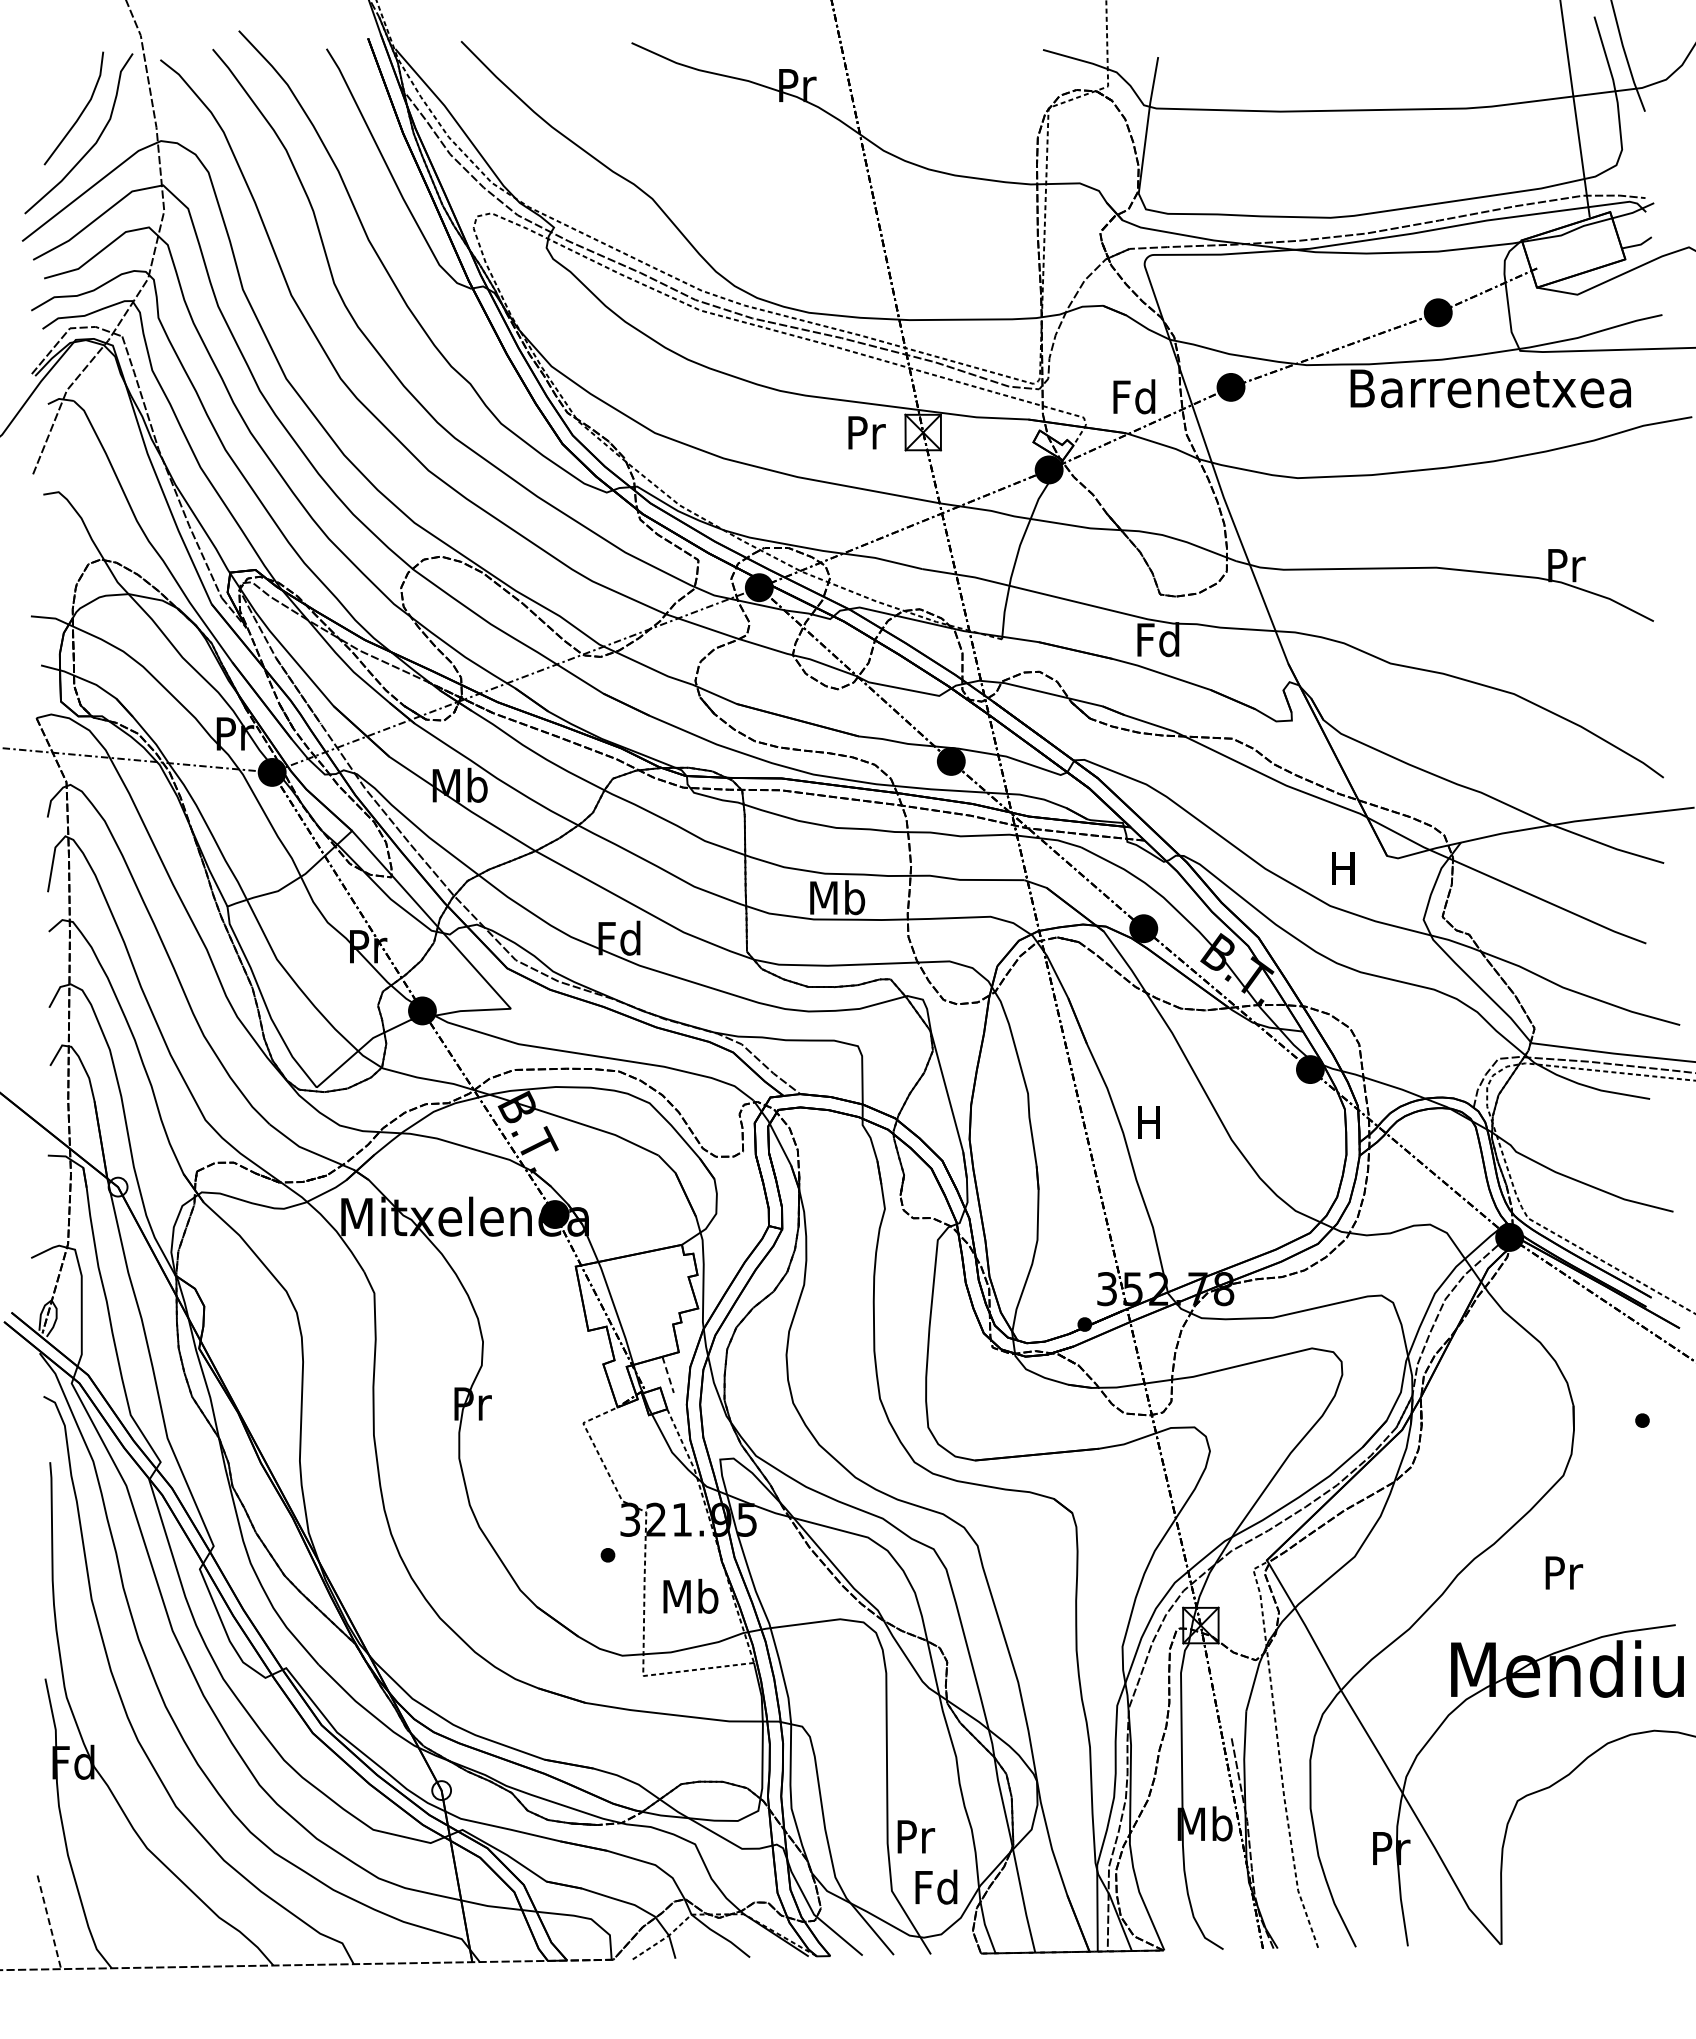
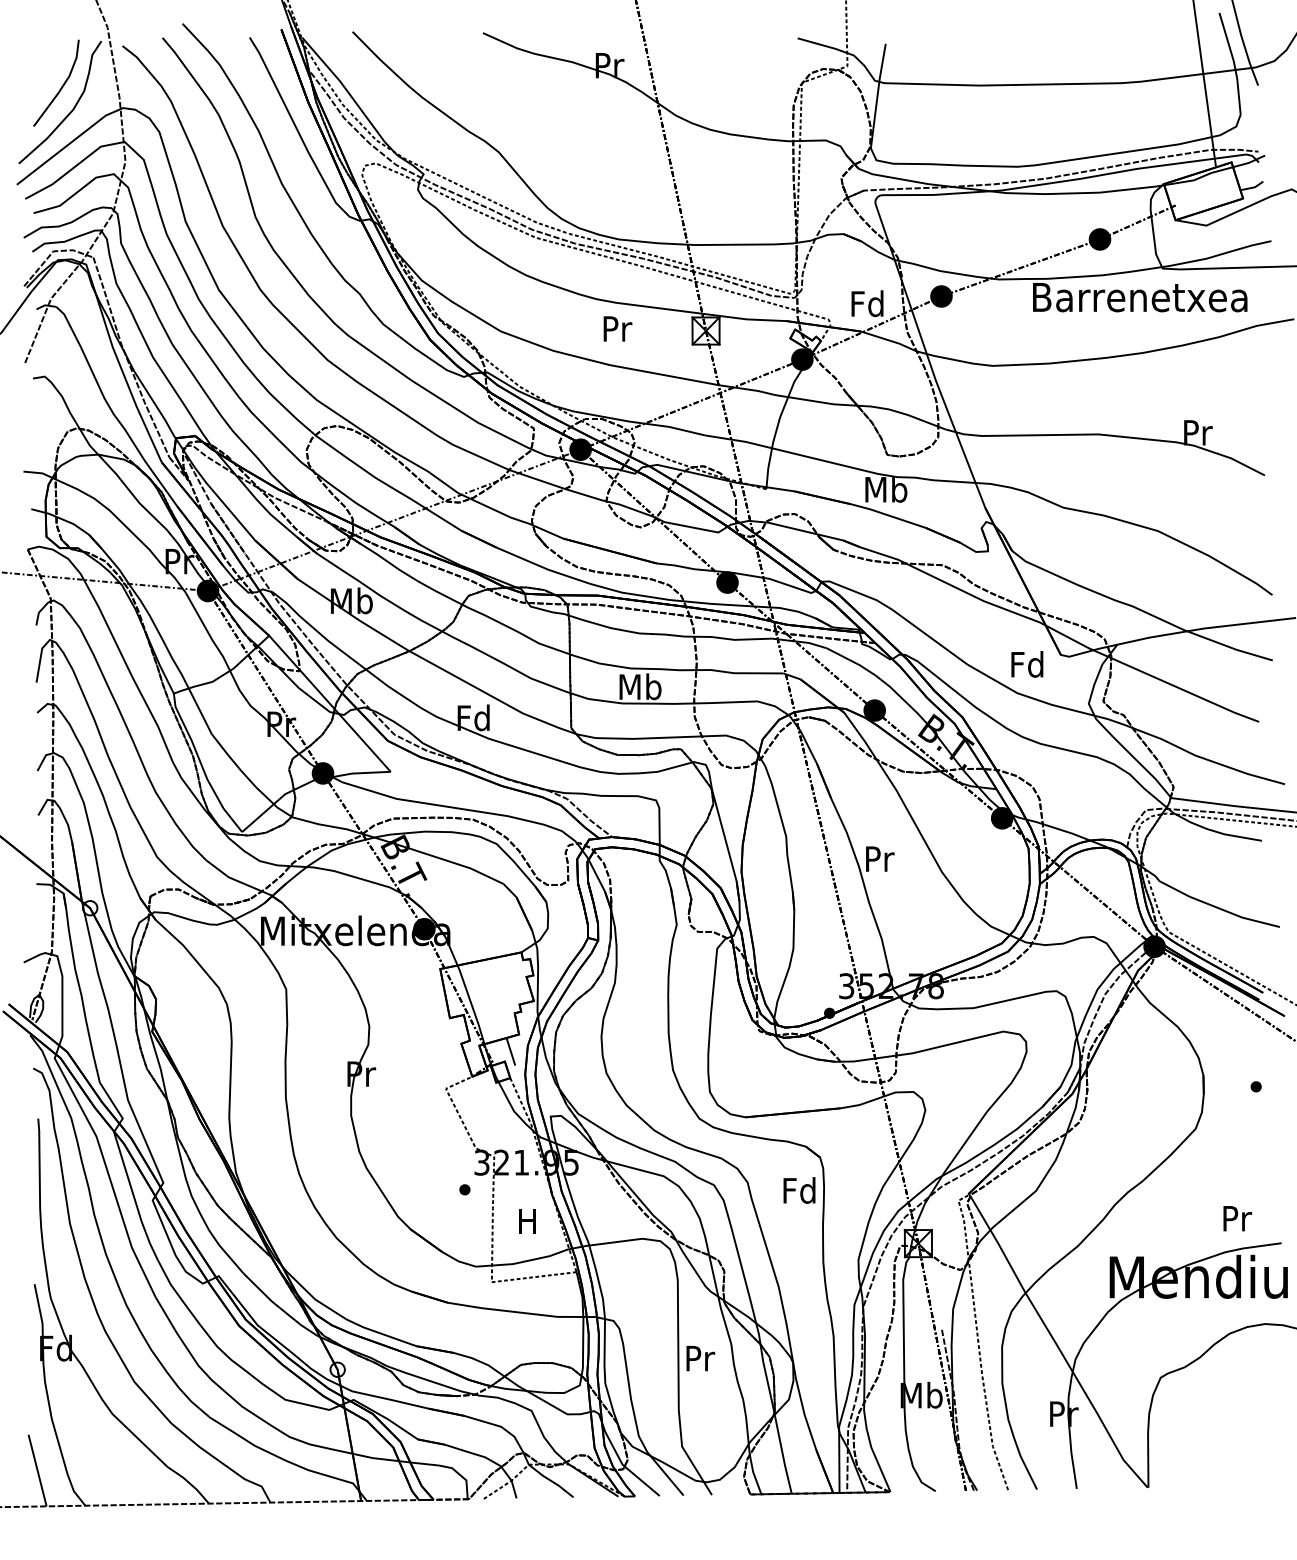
text: (866, 432) -> (617, 328), moved
text: (1158, 639) -> (886, 489), Fd -> Mb
text: (1343, 867) -> (1027, 663), H -> Fd
text: (1150, 1122) -> (879, 858), H -> Pr
line: (668, 1374) -> (511, 1051), dashed -> solid
text: (1564, 1572) -> (1237, 1218), moved
text: (690, 1595) -> (528, 1220), Mb -> H
text: (916, 1836) -> (700, 1358), moved
text: (936, 1886) -> (799, 1189), moved
line: (49, 1922) -> (37, 1470), dashed -> solid

